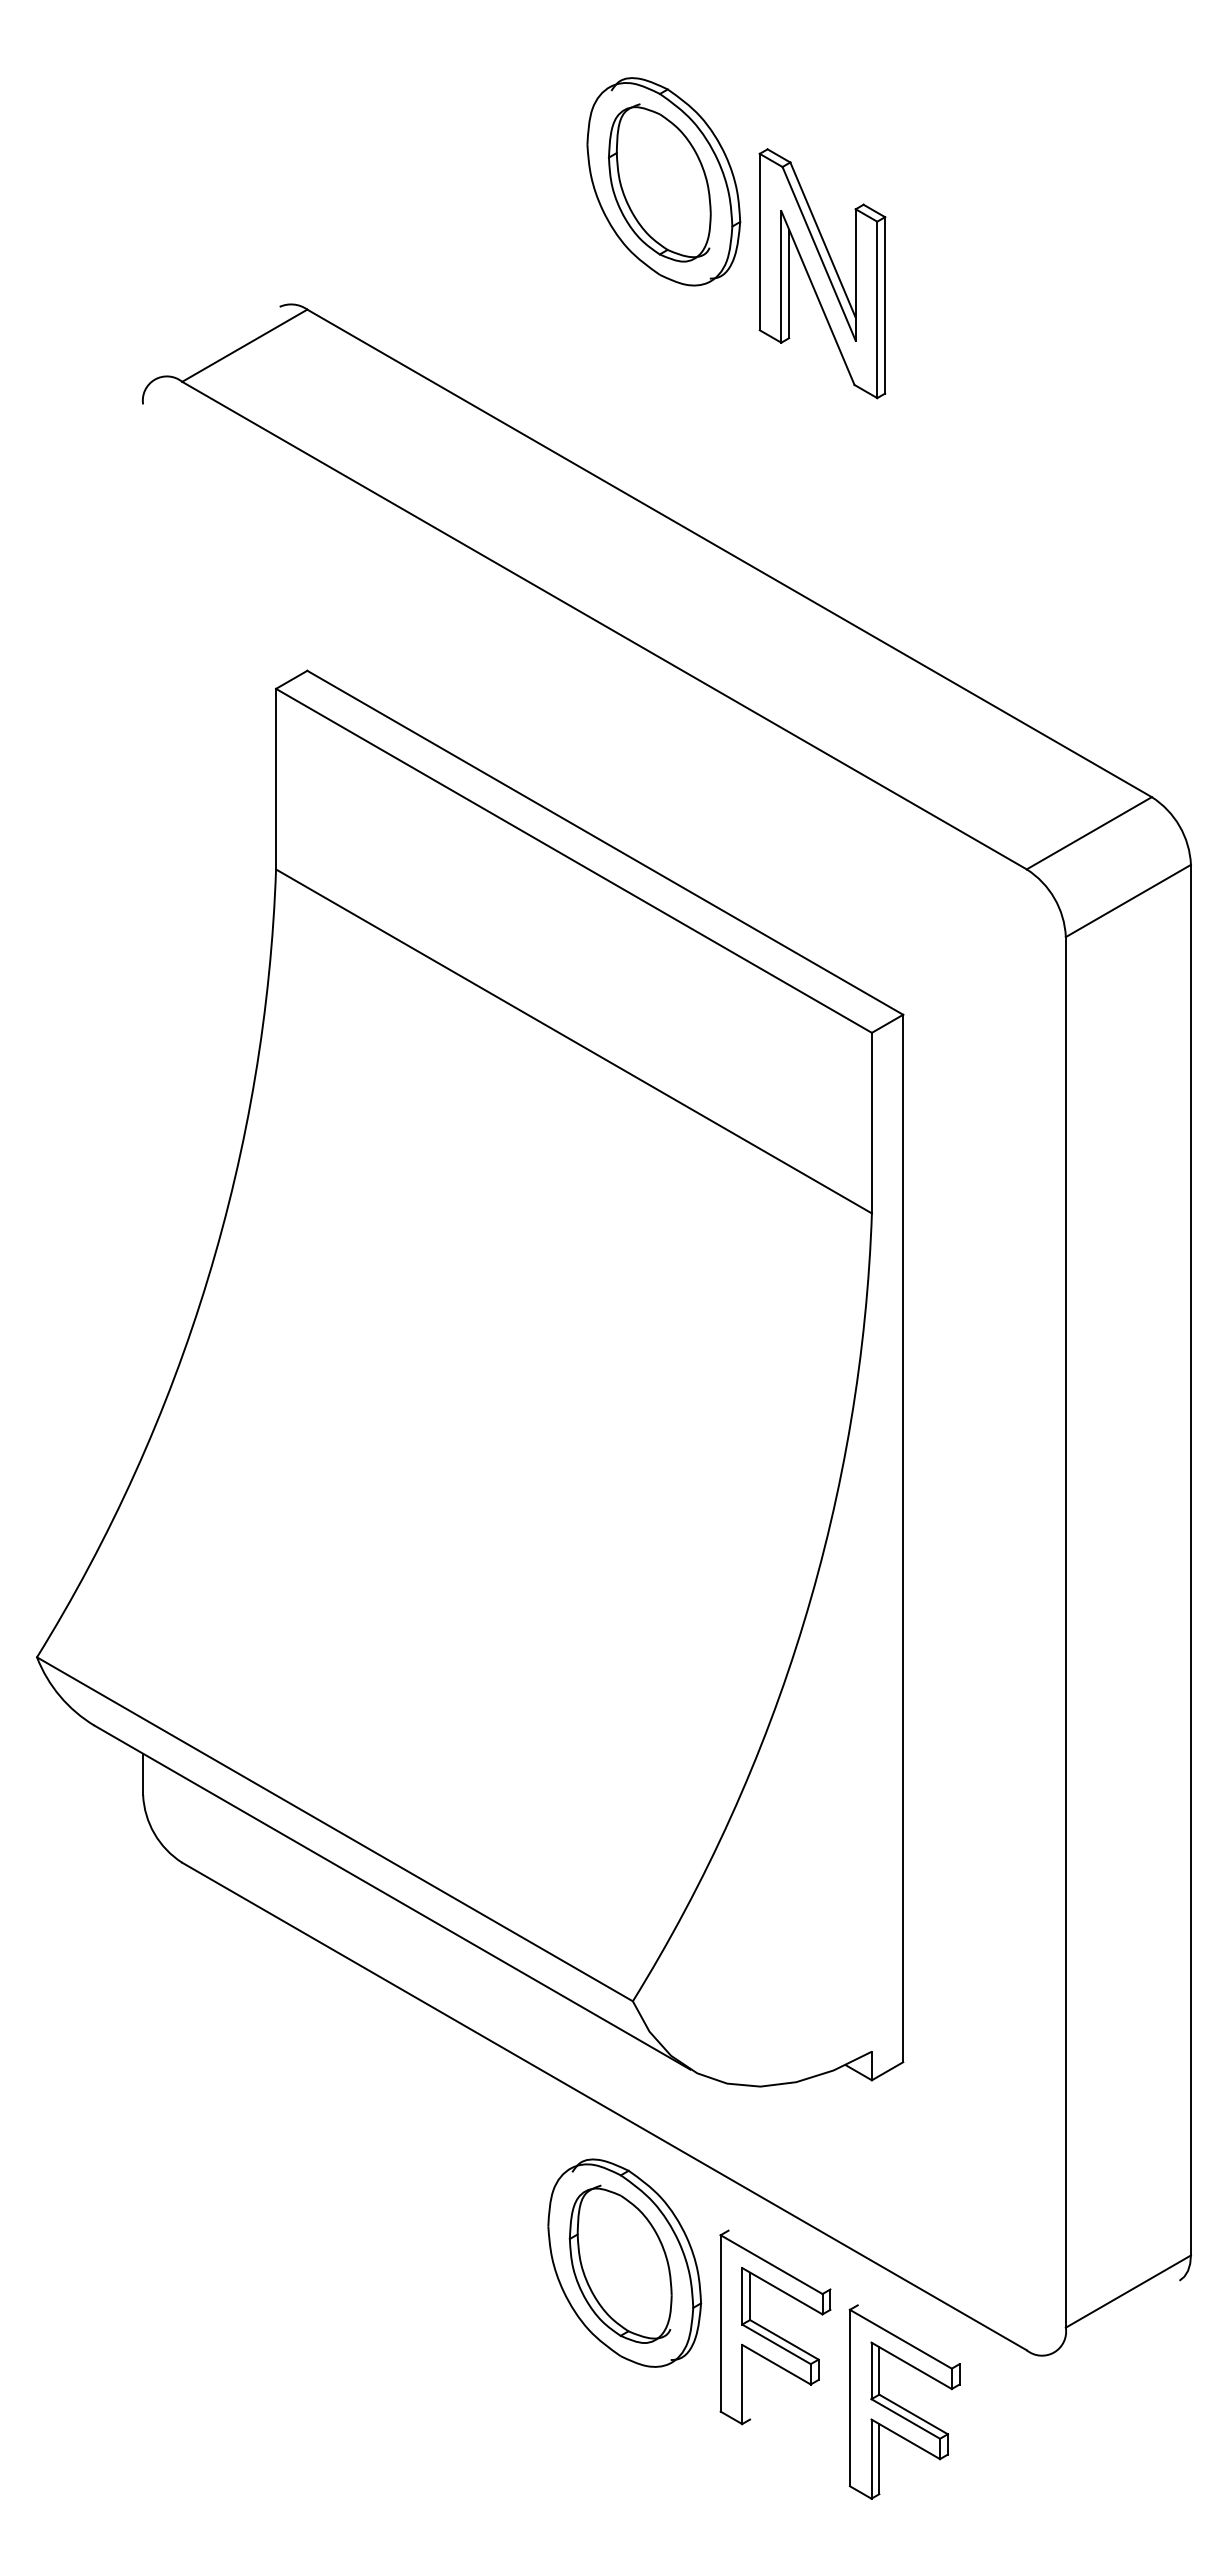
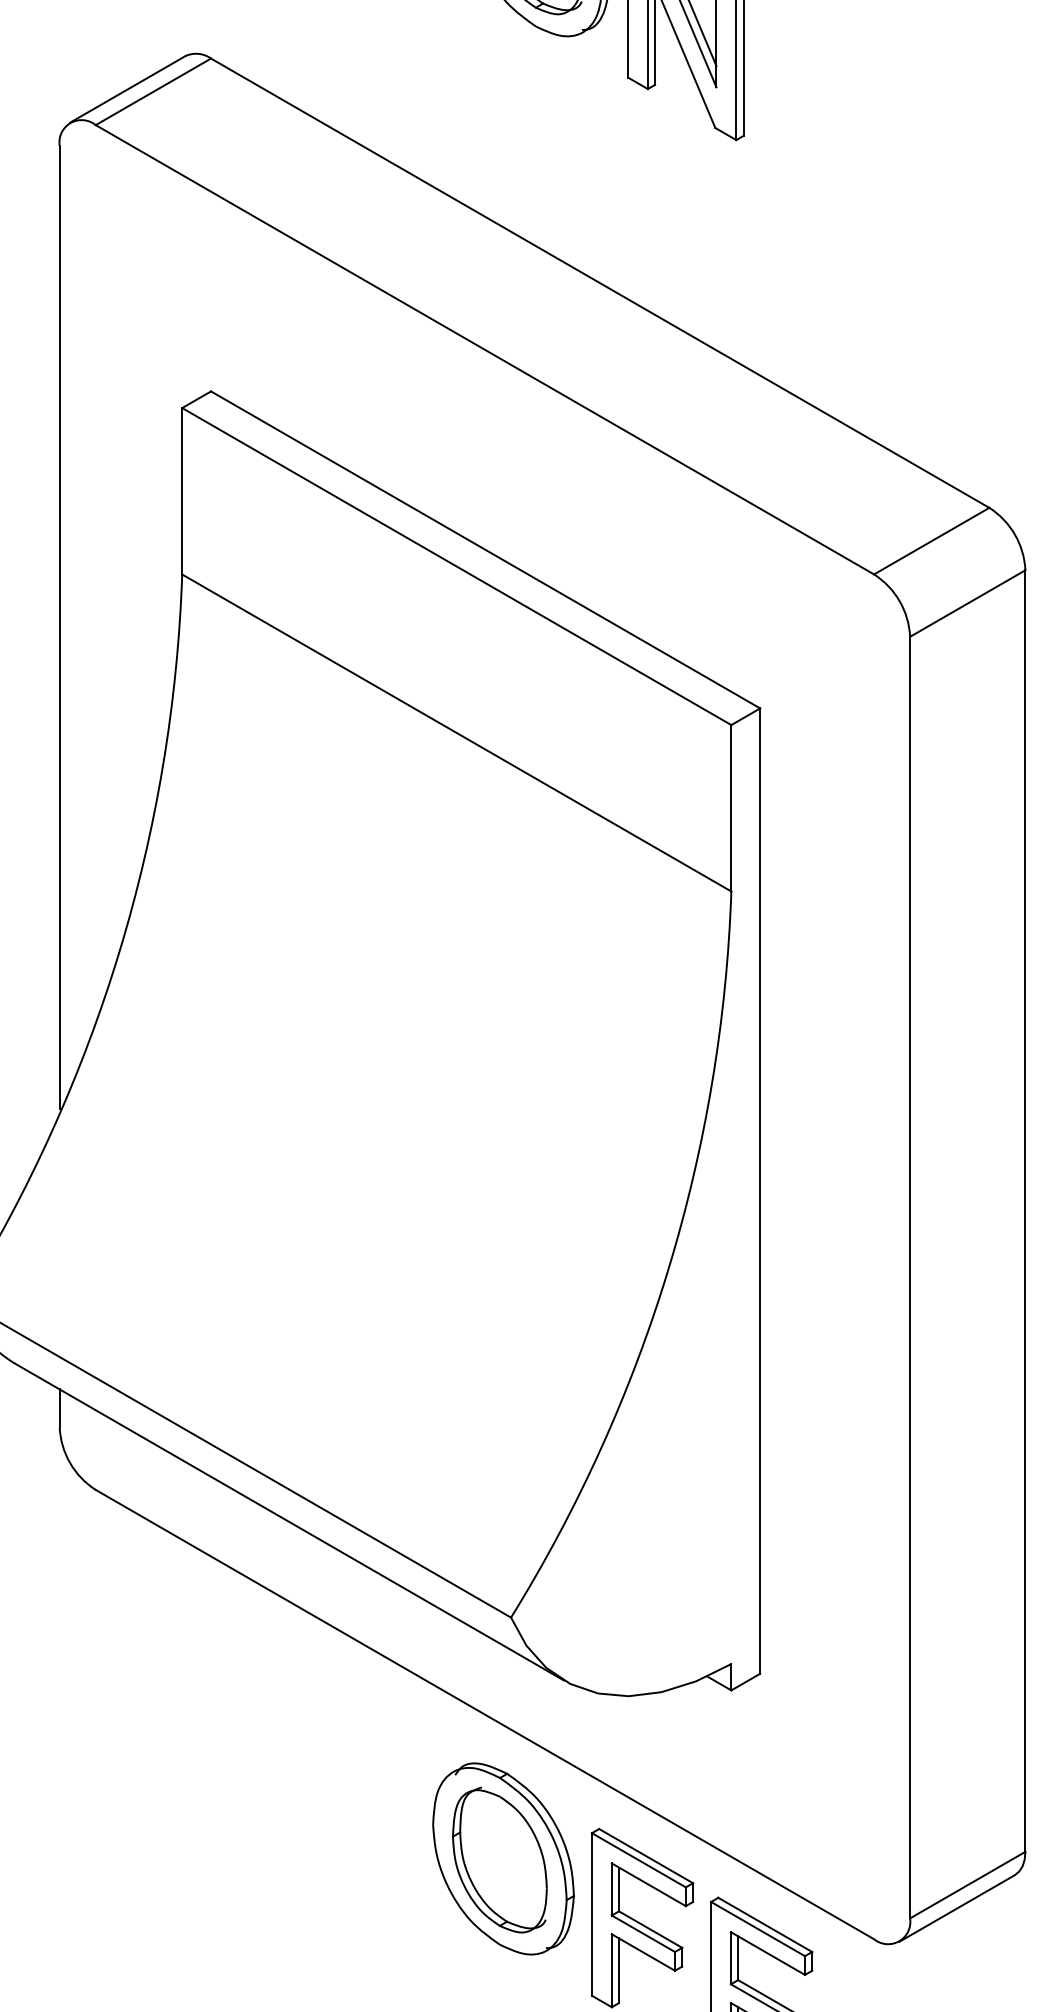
line: (216, 342) -> (127, 88), added
line: (143, 926) -> (60, 627), added
line: (779, 2259) -> (646, 1855), added
line: (1116, 2316) -> (956, 1908), added
line: (908, 2334) -> (765, 1924), added
line: (750, 2384) -> (619, 1970), added

